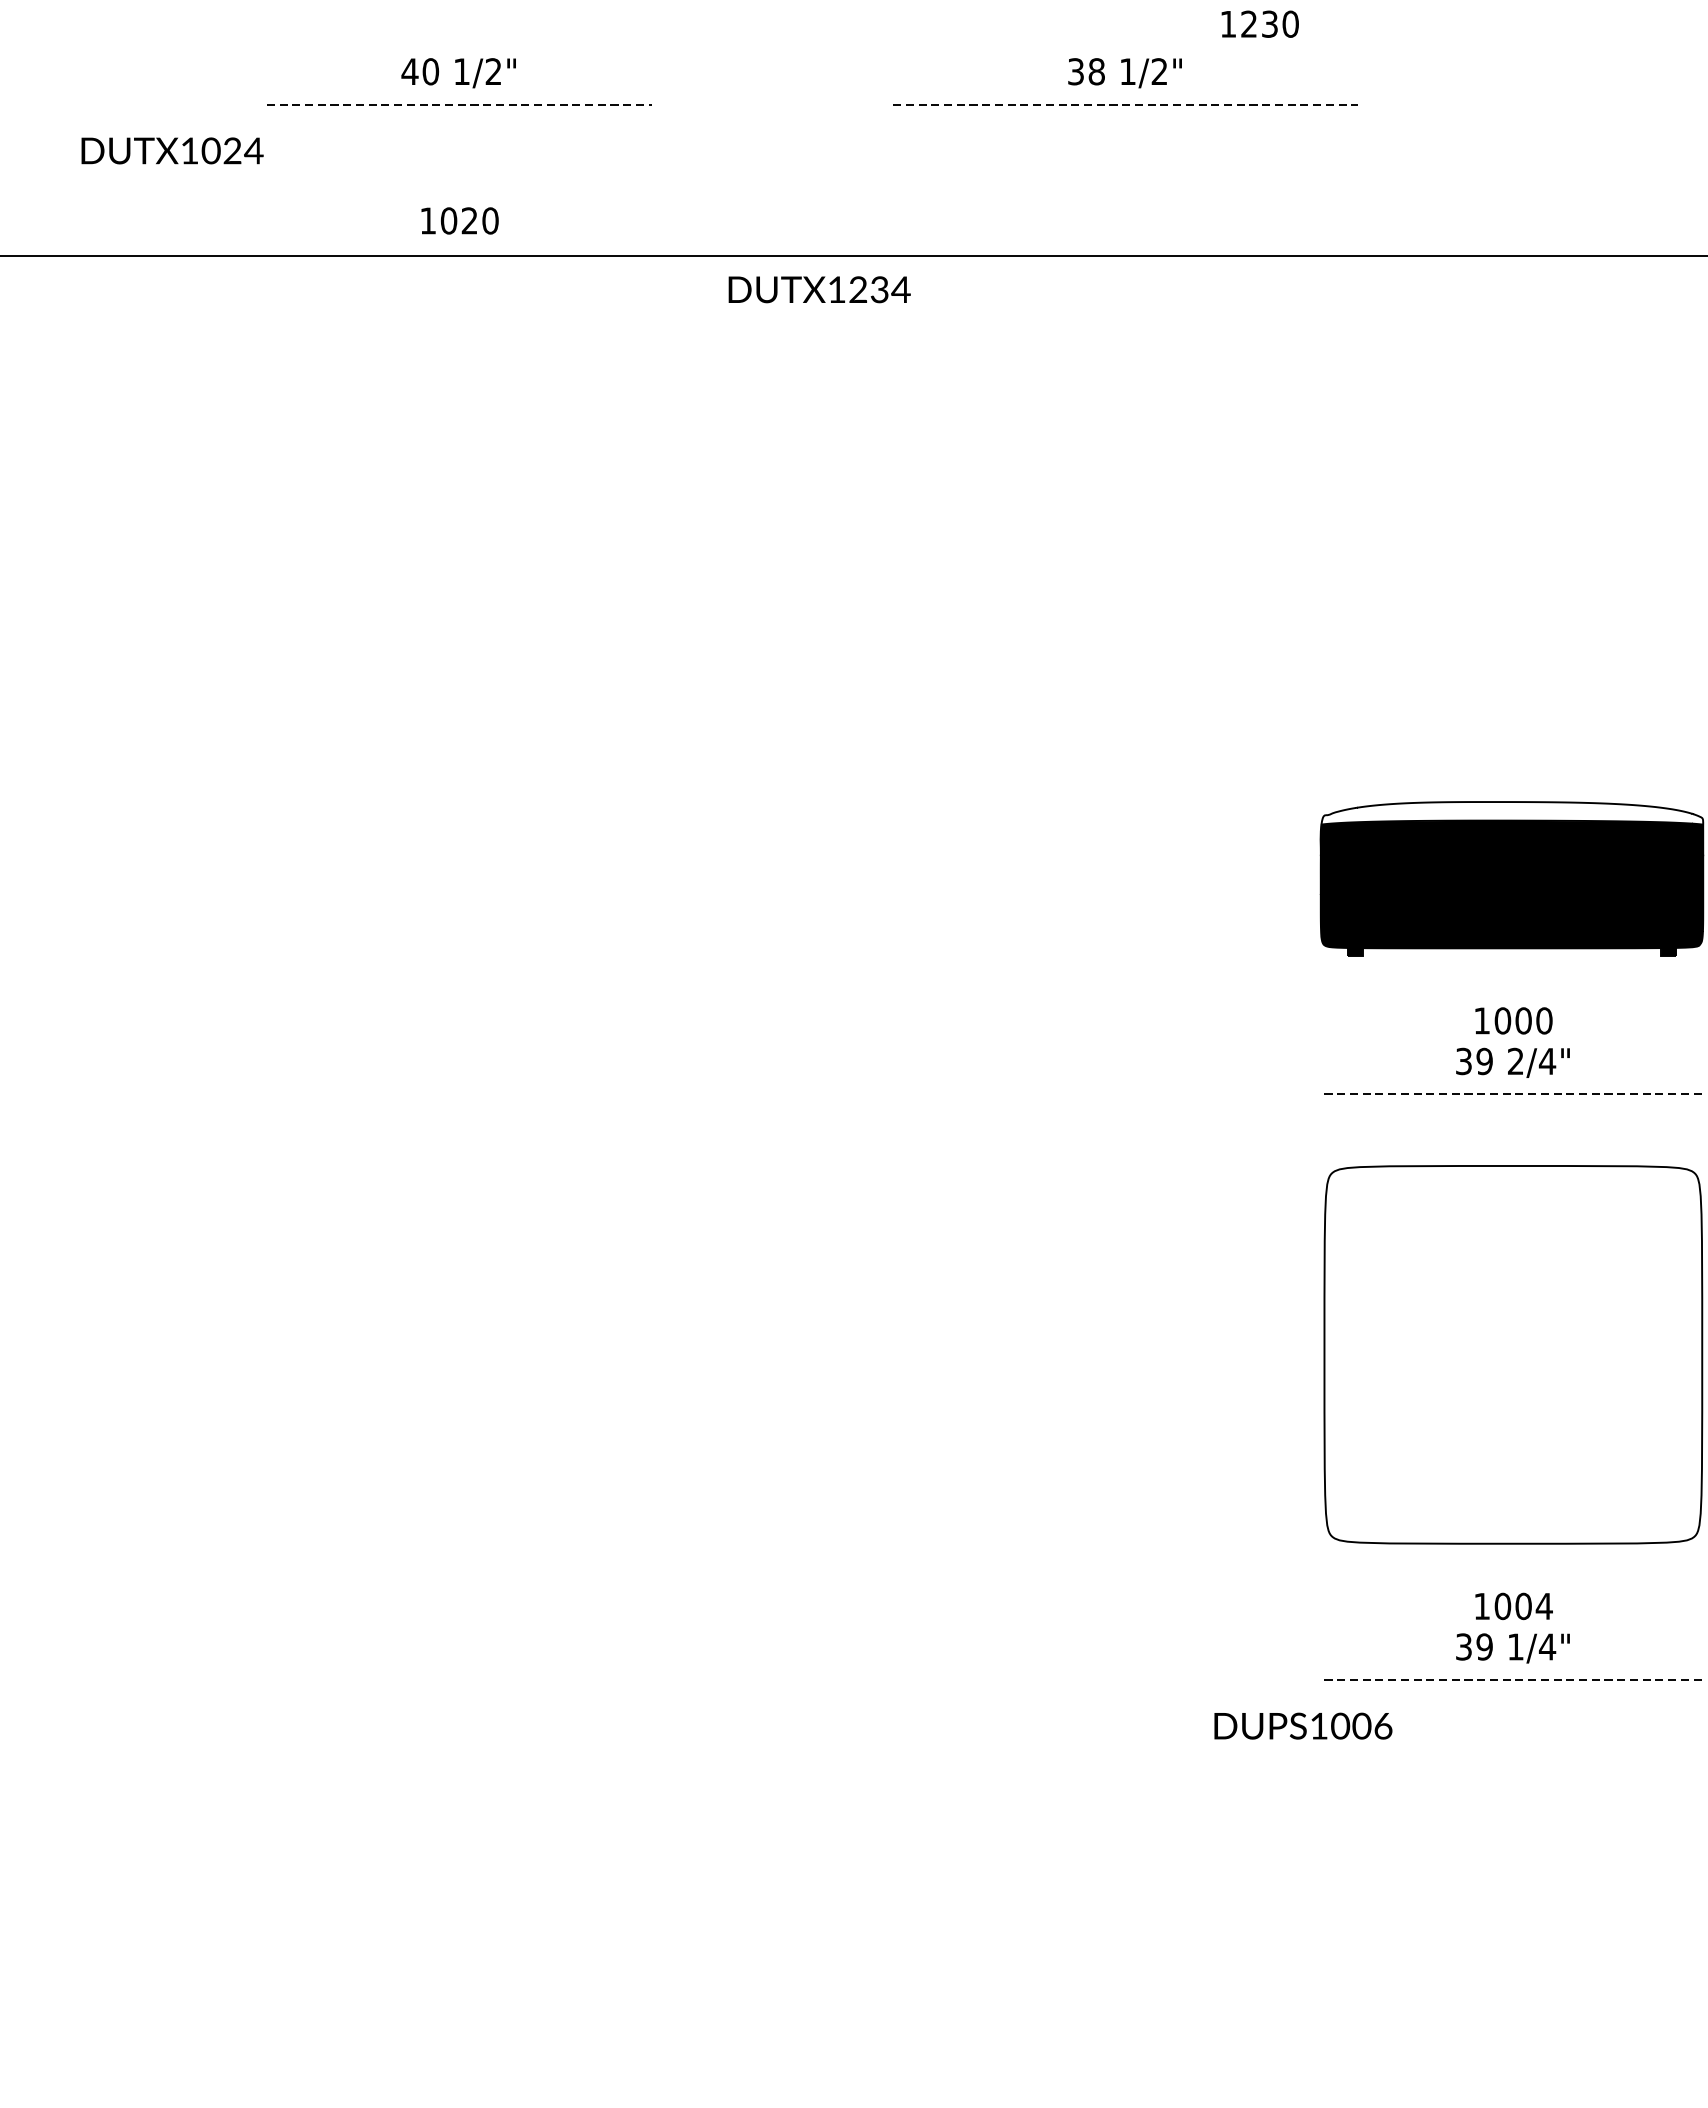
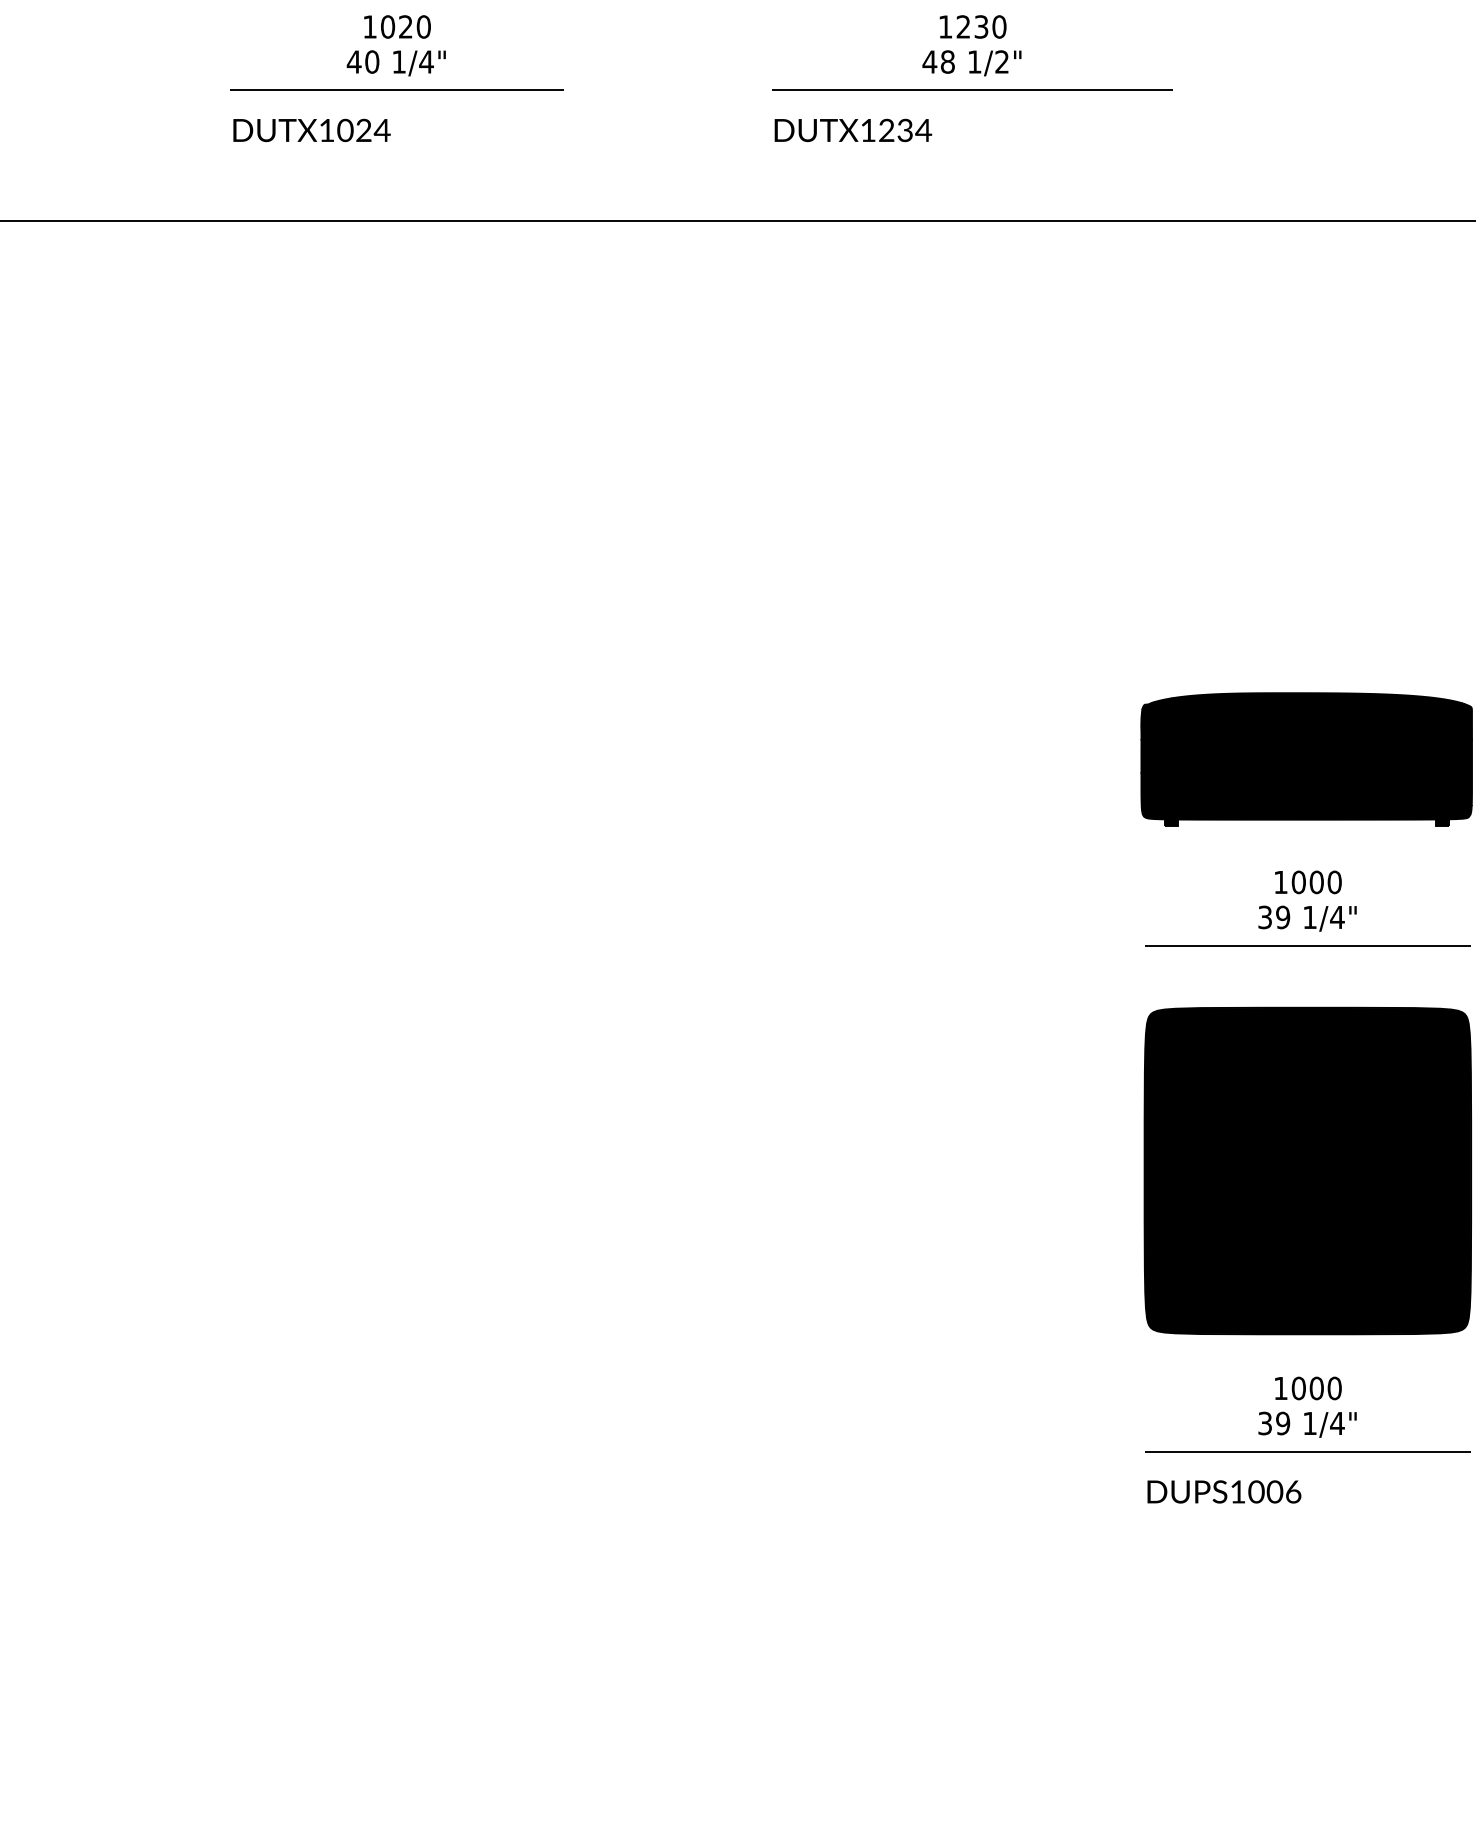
text: (1259, 23) -> (972, 26), moved
text: (493, 71) -> (426, 61), 1/2" -> 1/4"
text: (1075, 71) -> (929, 61), 38 -> 48
line: (460, 104) -> (397, 90), dashed -> solid
line: (1125, 104) -> (972, 90), dashed -> solid
text: (171, 150) -> (311, 130), moved
text: (460, 220) -> (397, 26), moved
text: (819, 289) -> (853, 130), moved
fill: (1511, 812) -> (1306, 702), added
text: (1515, 1060) -> (1309, 916), 2/4" -> 1/4"
line: (1514, 1093) -> (1308, 945), dashed -> solid
fill: (1512, 1354) -> (1307, 1170), added
text: (1544, 1606) -> (1334, 1388), 1004 -> 1000
line: (1514, 1679) -> (1308, 1451), dashed -> solid
text: (1303, 1725) -> (1224, 1491), moved

